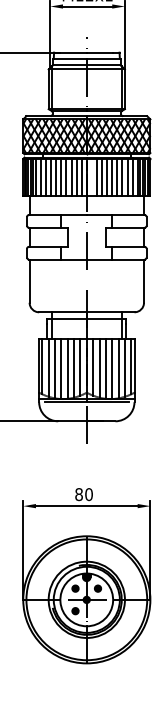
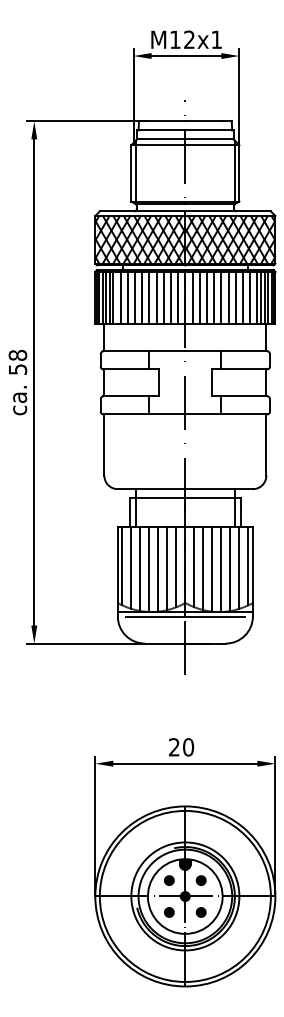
line: (91, 176) -> (192, 297), added
text: (78, 494) -> (173, 747), 80 -> 20
part: (97, 611) -> (200, 912), added

